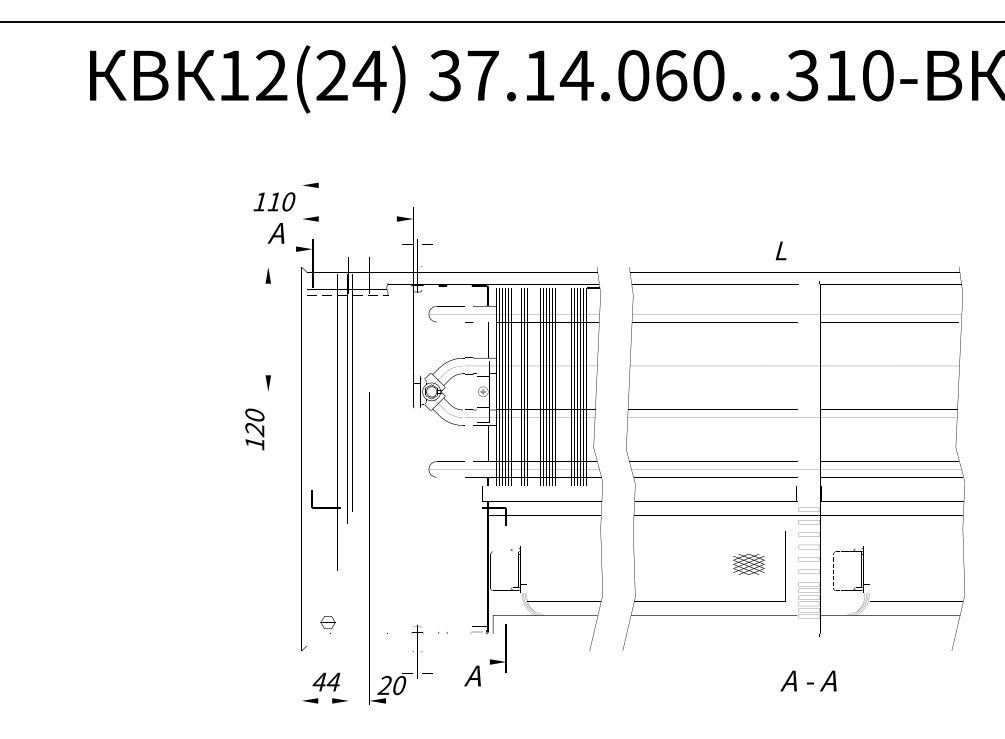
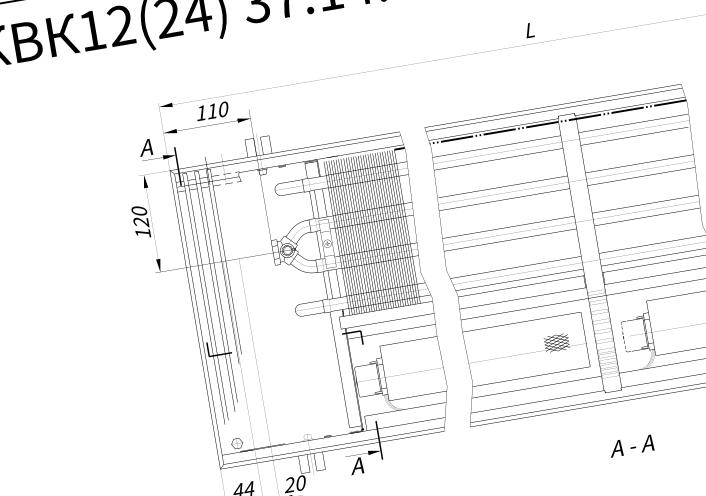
text: (274, 201) -> (212, 110), moved
text: (780, 250) -> (529, 30), moved
line: (797, 288) -> (558, 122), added
text: (254, 429) -> (140, 222), moved
text: (808, 680) -> (631, 445), moved

